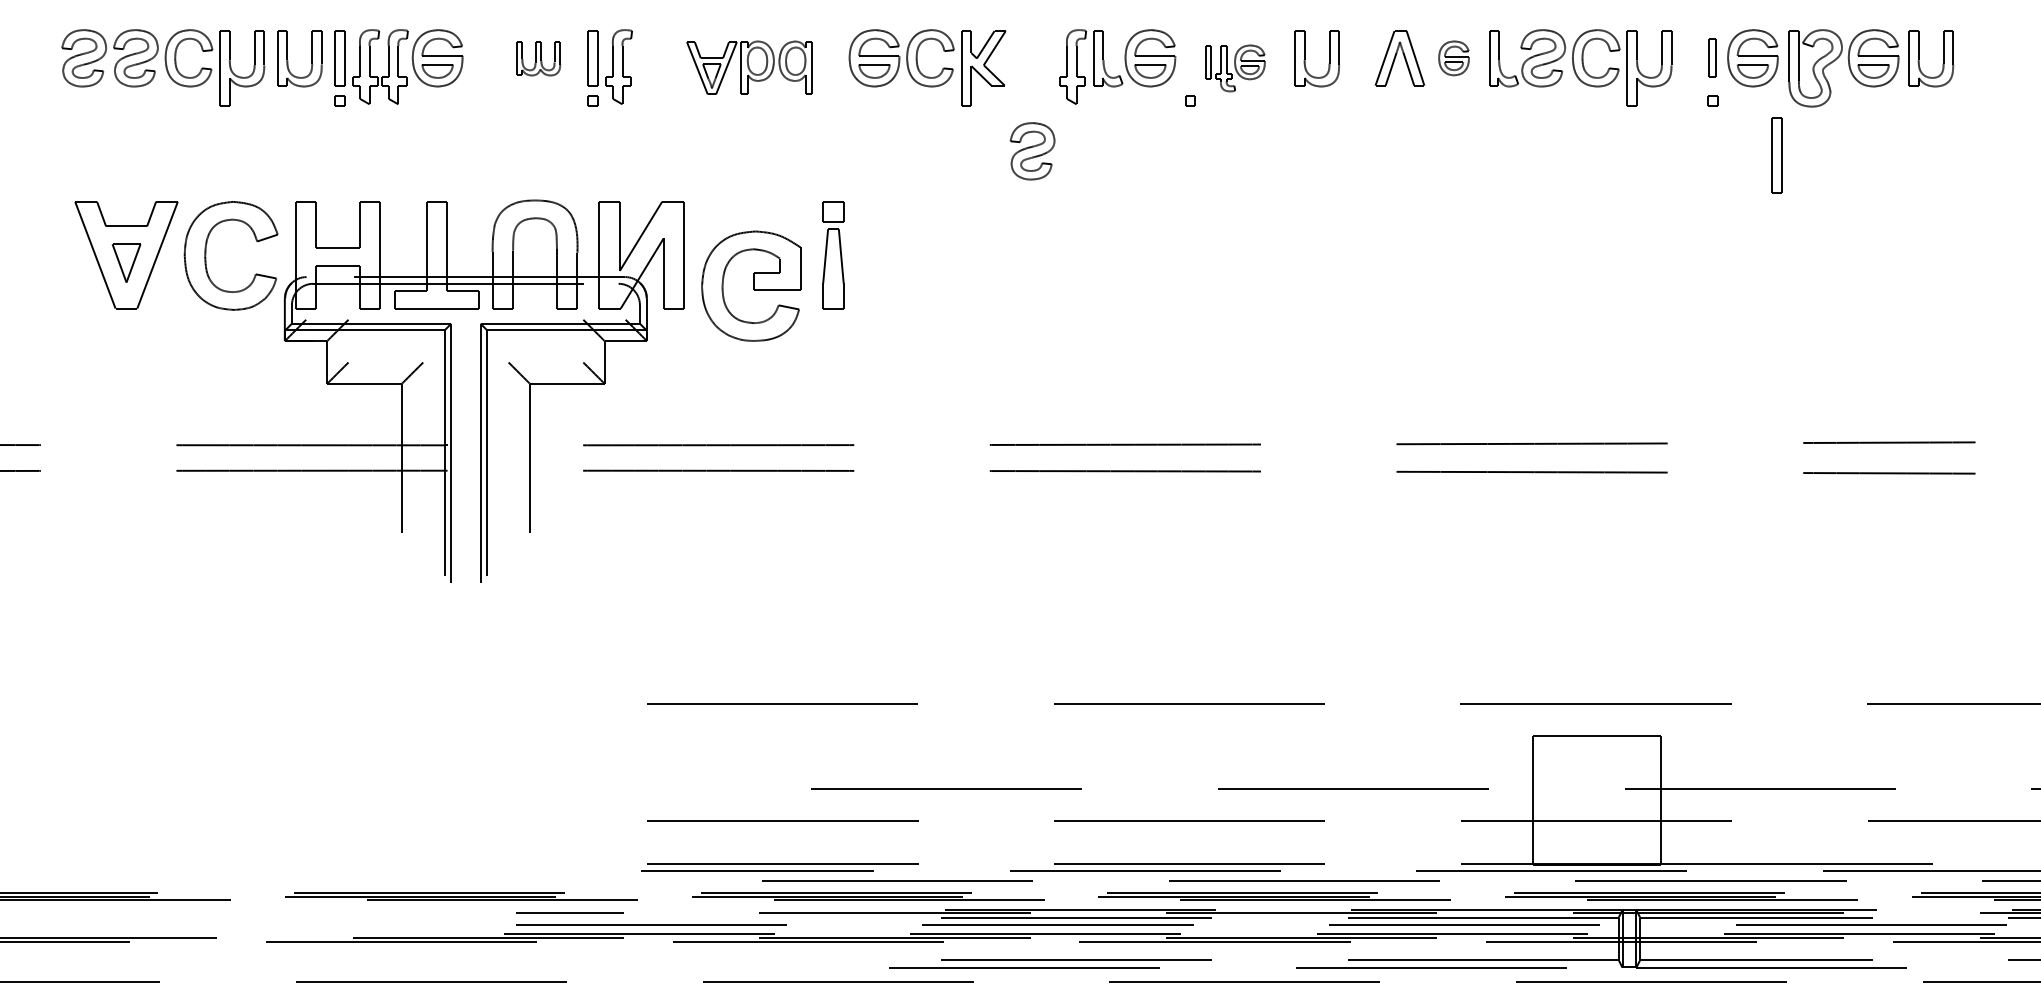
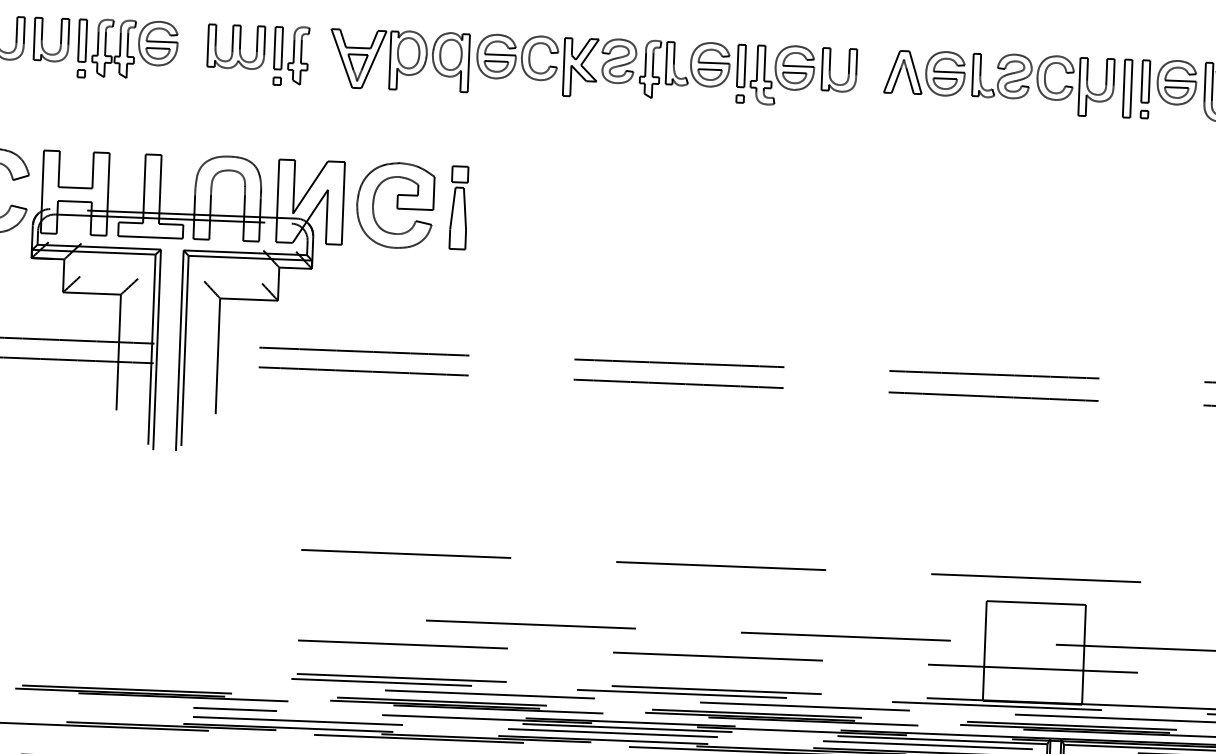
part: (538, 58) -> (236, 46), size x1.67
part: (1453, 58) -> (945, 73), size x1.67
part: (1712, 58) -> (1145, 81), size x1.43
part: (749, 67) -> (399, 60), size x1.43
part: (1235, 68) -> (775, 75), size x1.67
part: (1032, 151) -> (618, 61), moved
part: (1776, 155) -> (1127, 88), moved
part: (751, 285) -> (395, 204), moved

